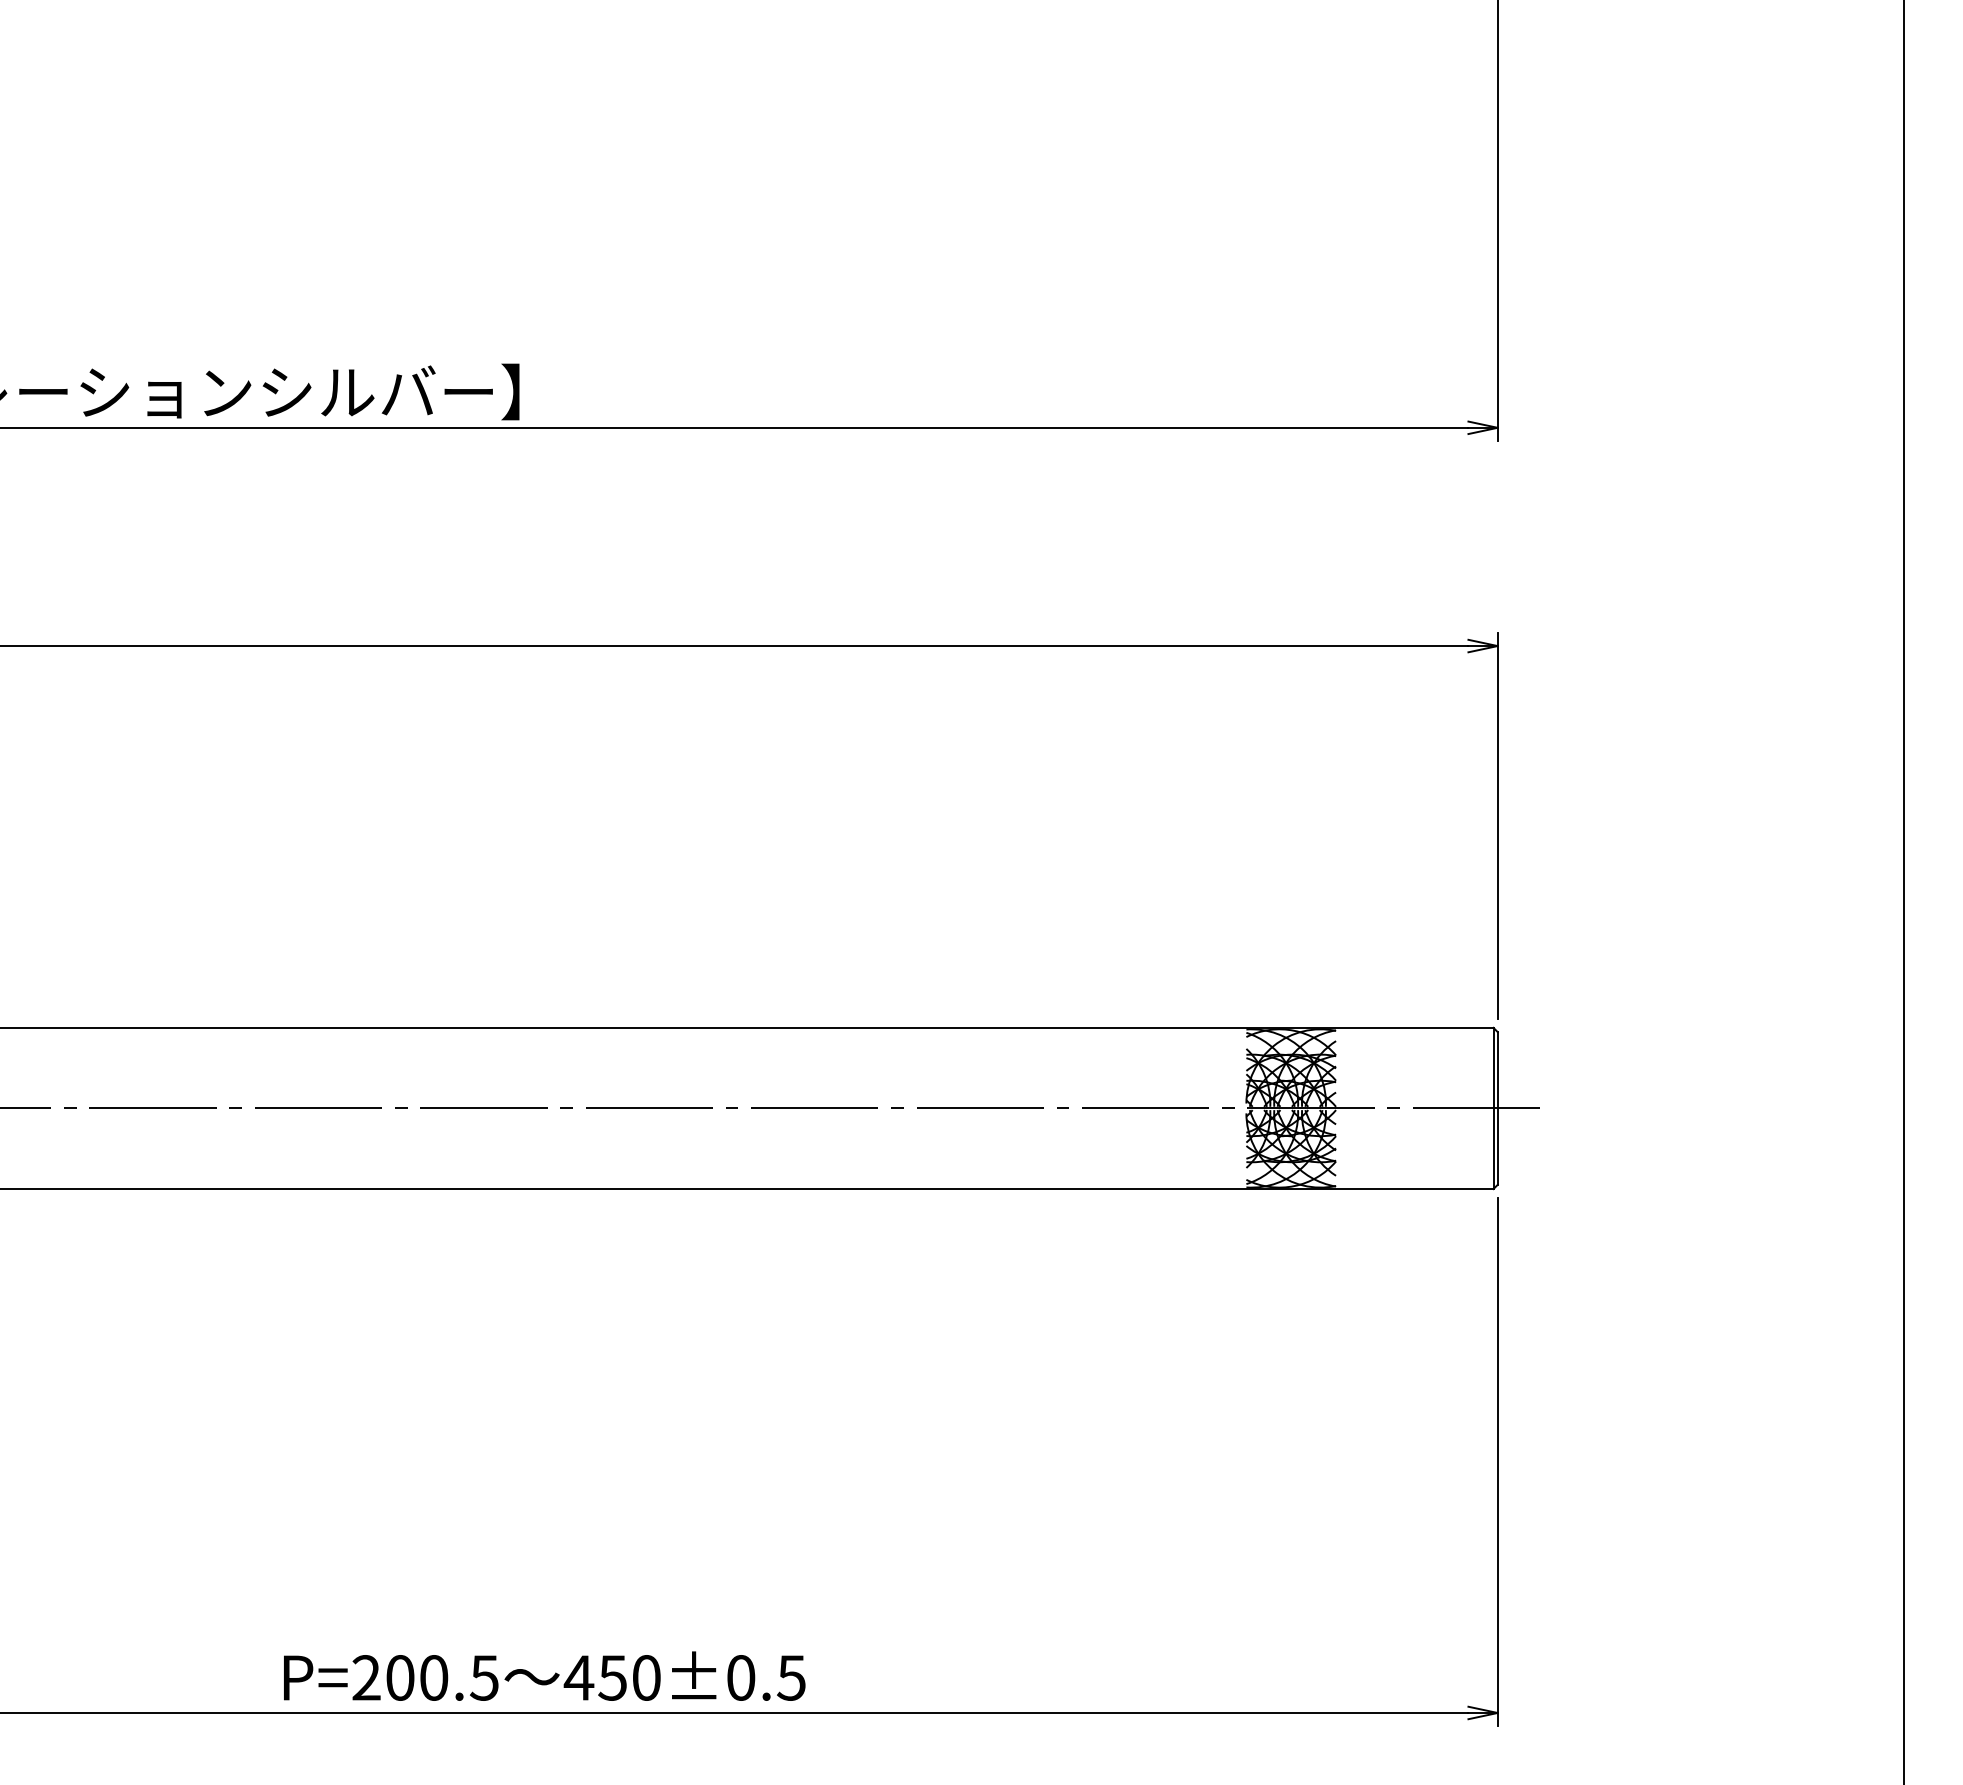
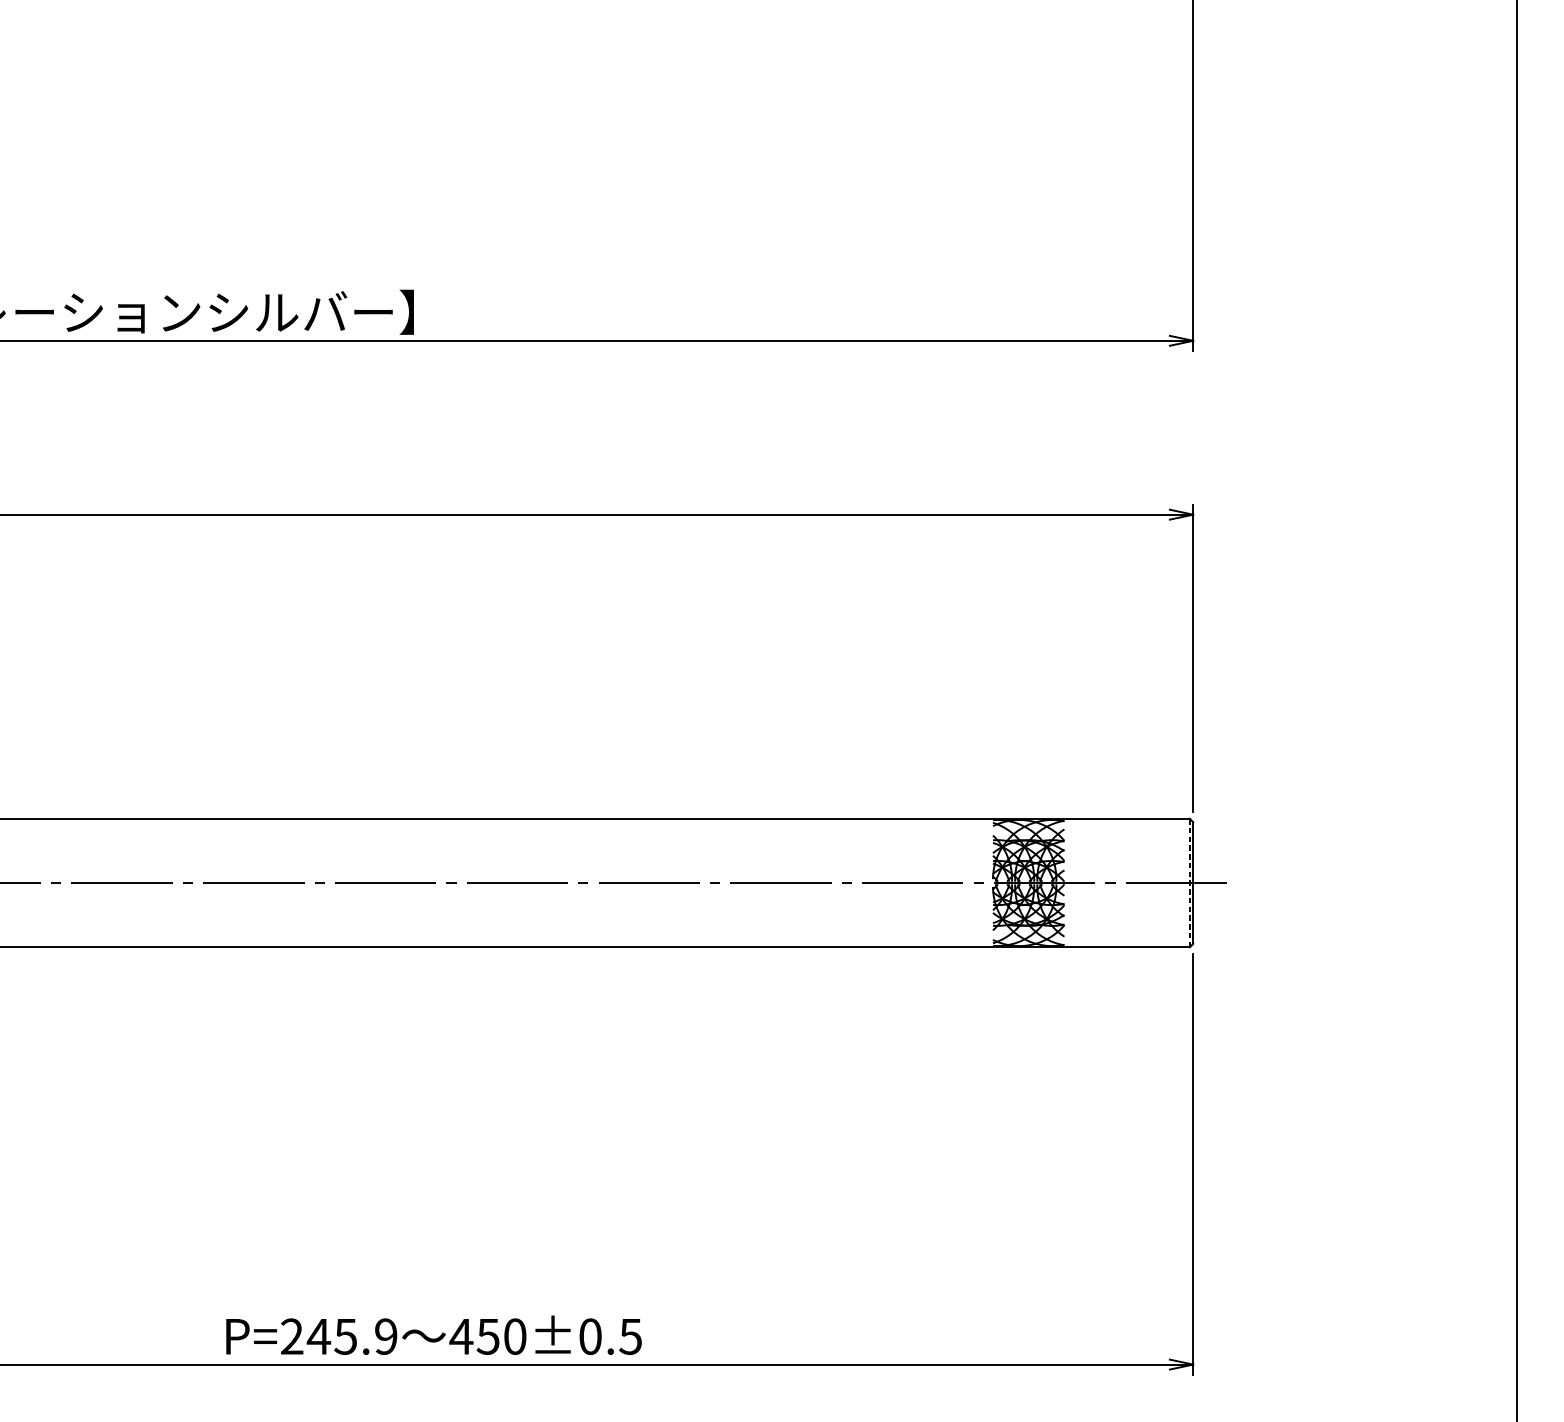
line: (1493, 1108) -> (1189, 883), solid -> dashed
text: (441, 1677) -> (351, 1336), P=200.5 -> P=245.9

